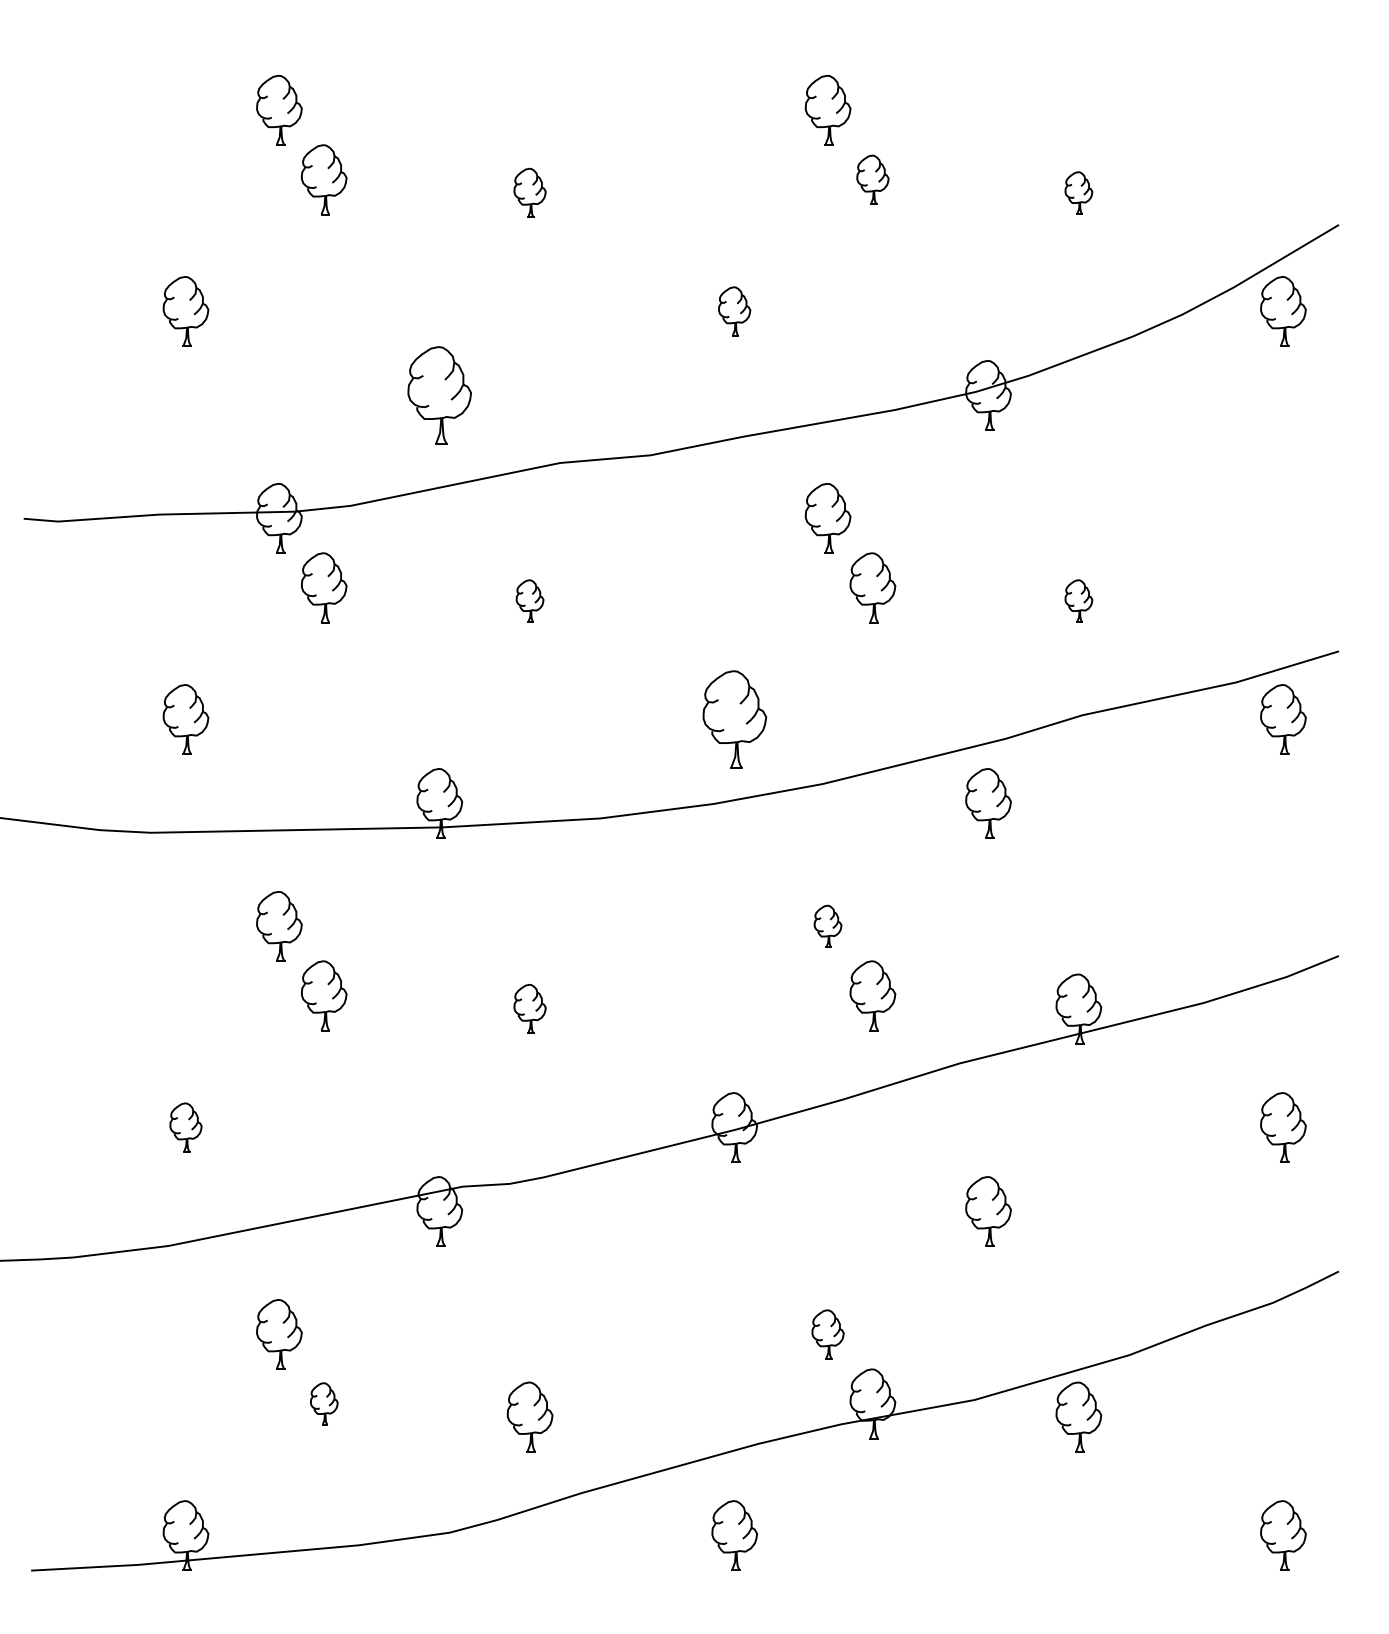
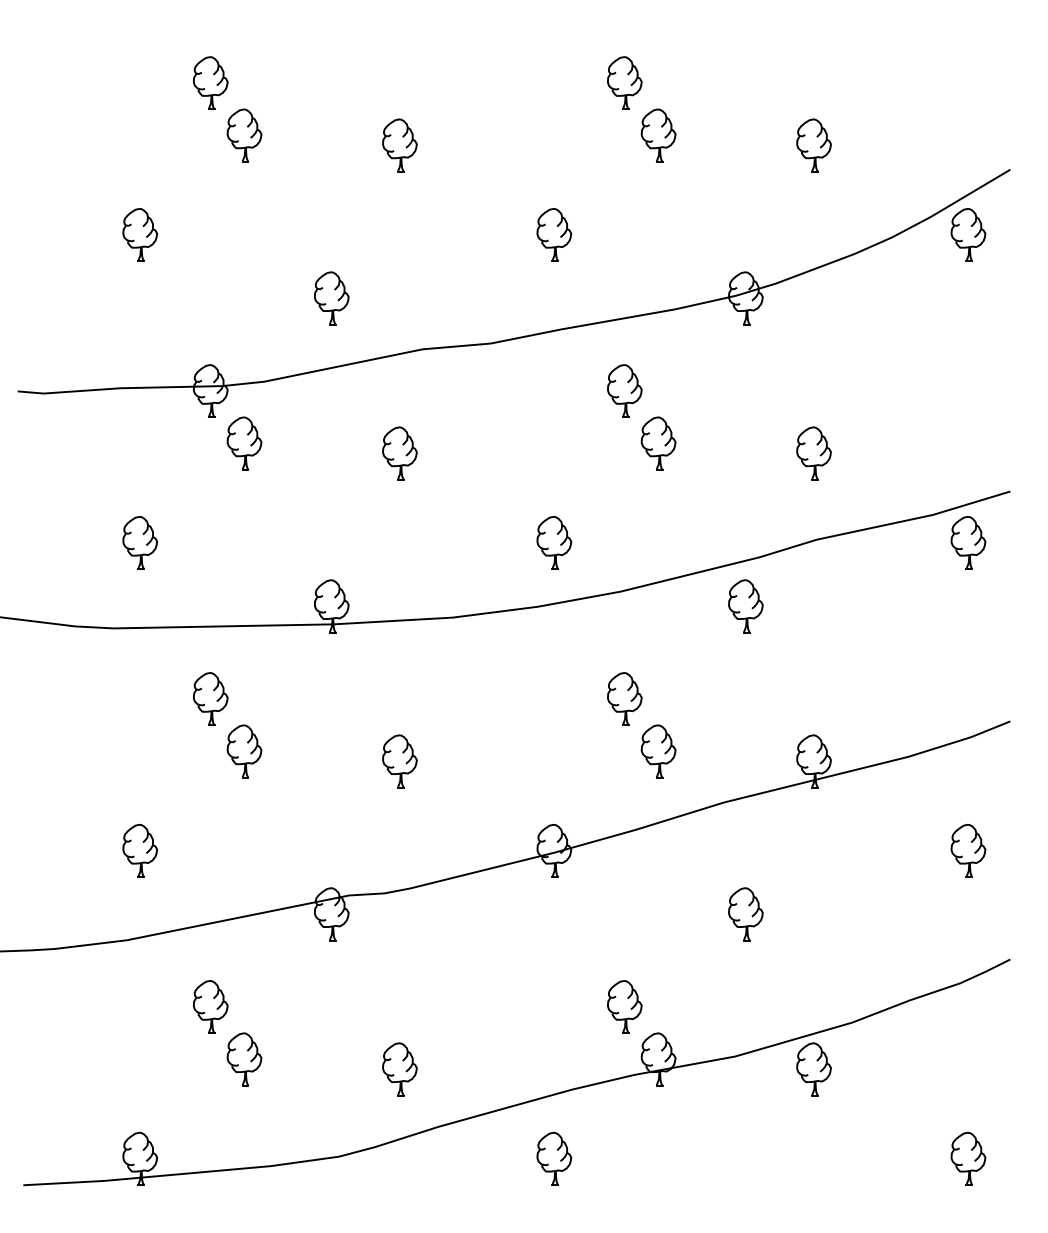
part: (872, 179) -> (658, 135), size x1.43
part: (529, 192) -> (399, 145), size x1.43
part: (1078, 192) -> (813, 145), size x1.67
part: (734, 311) -> (554, 234), size x1.43
part: (439, 395) -> (331, 298), size x0.71
part: (529, 600) -> (399, 453), size x1.67
part: (1078, 600) -> (813, 453), size x1.67
part: (734, 719) -> (554, 542), size x0.71
part: (827, 926) -> (624, 699), size x1.67
part: (529, 1008) -> (399, 761), size x1.43
part: (185, 1127) -> (139, 850), size x1.43
part: (827, 1334) -> (624, 1007), size x1.43
part: (324, 1403) -> (244, 1059), size x1.67

